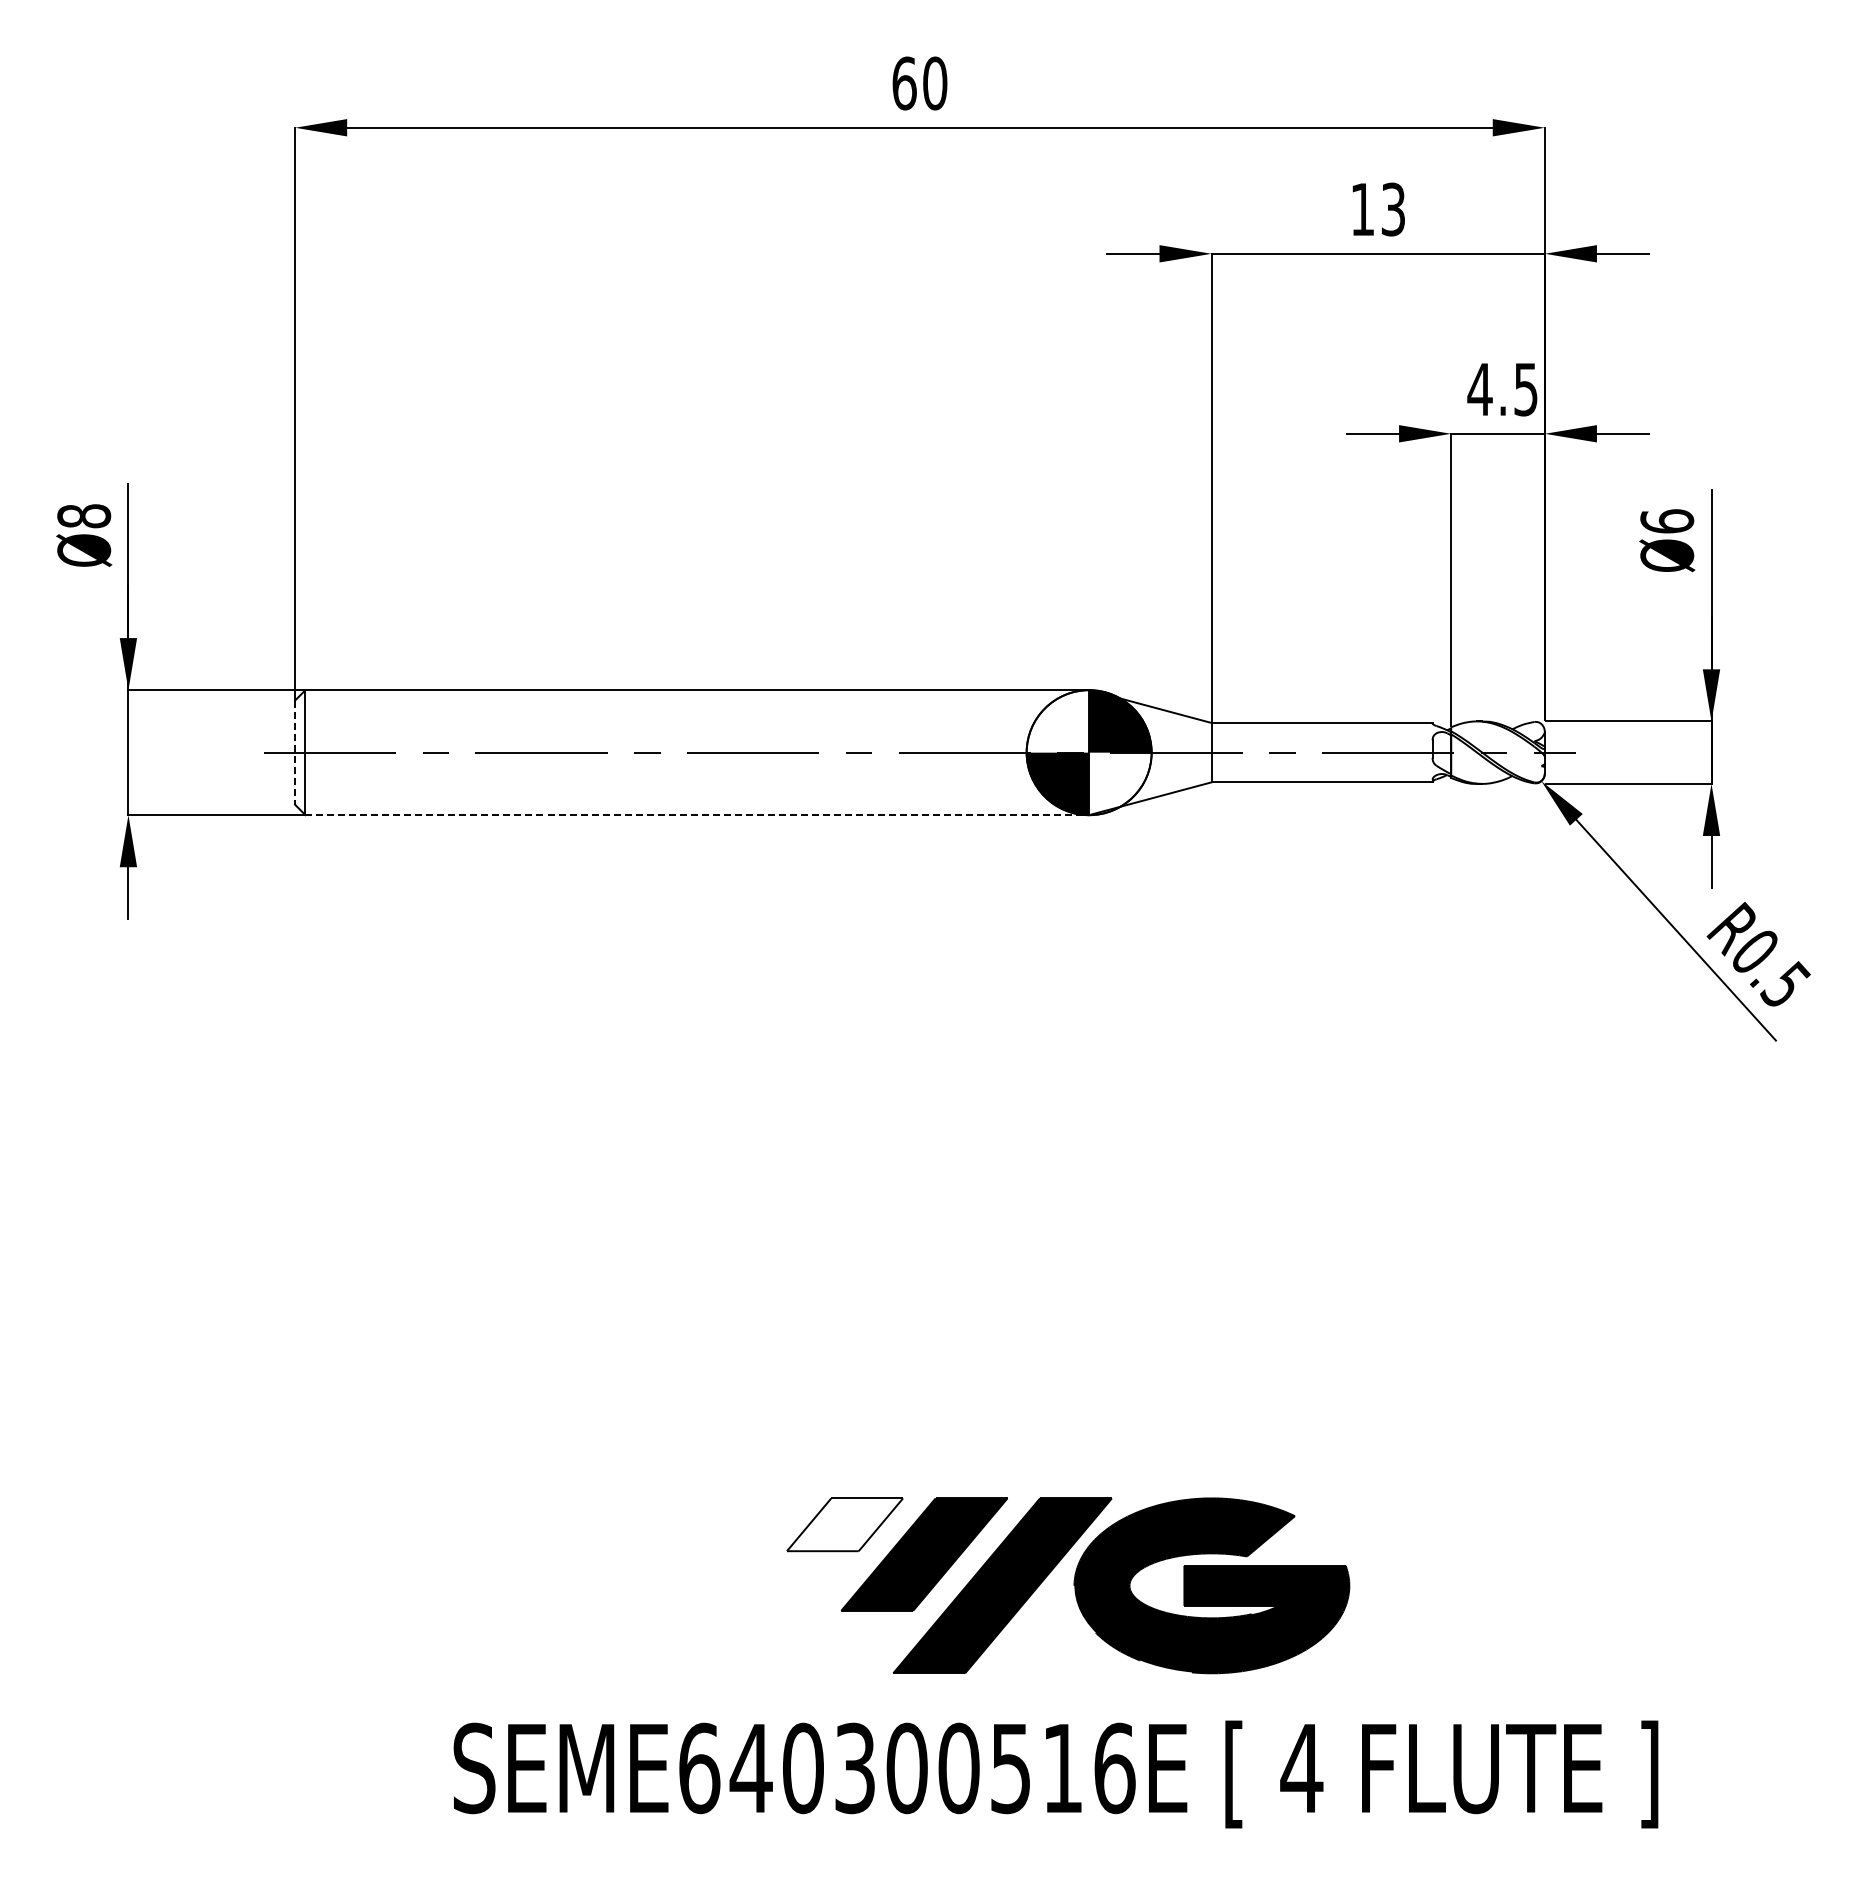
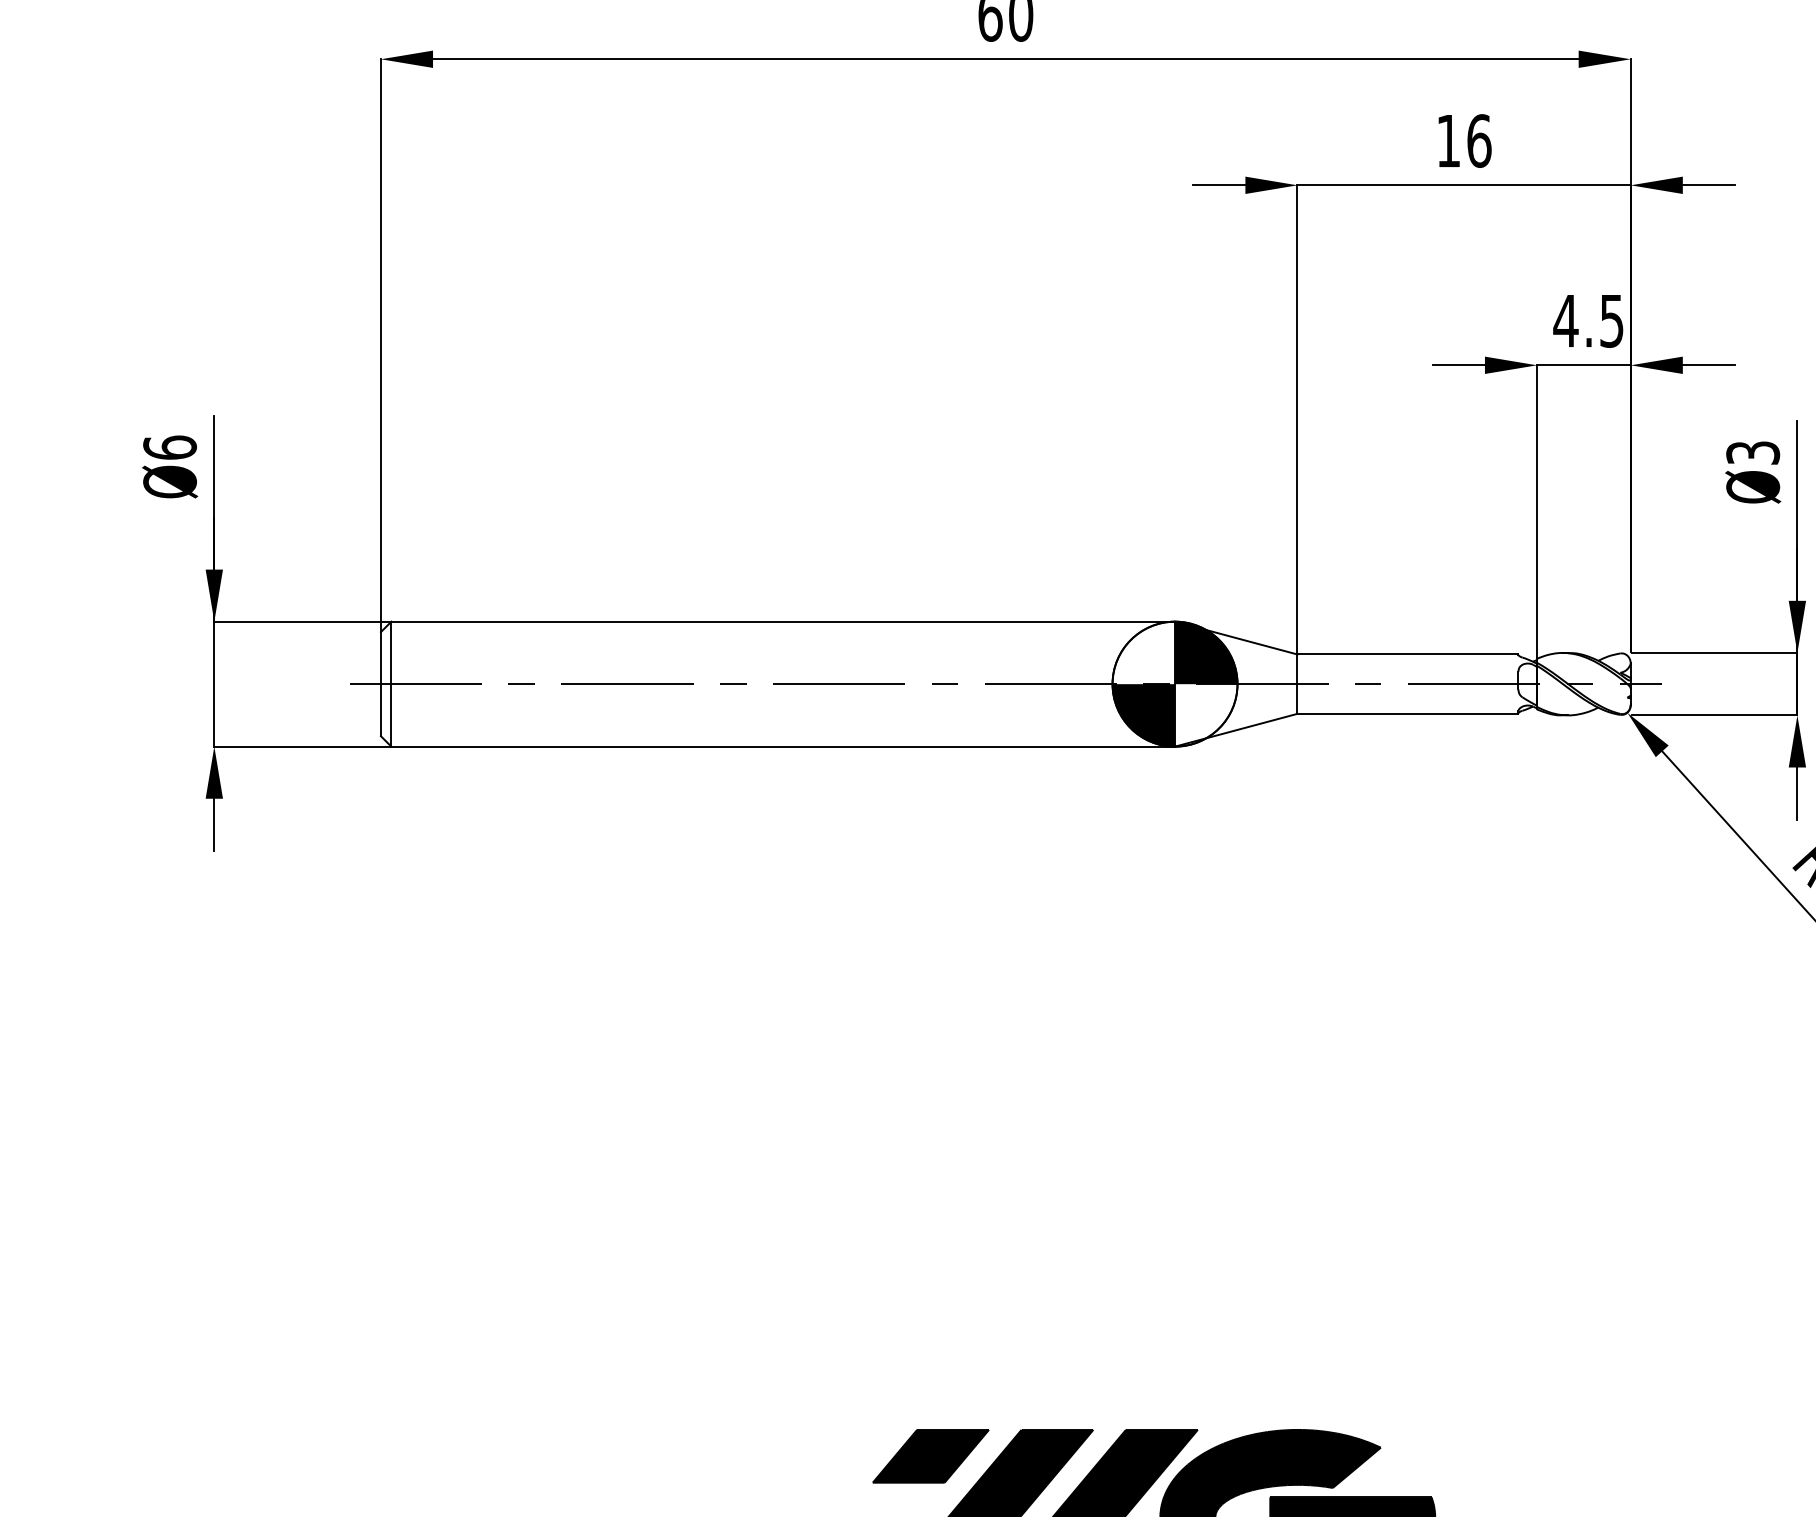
text: (1393, 209) -> (1479, 141), 13 -> 16
text: (84, 516) -> (170, 448), Ø8 -> Ø6
text: (1667, 521) -> (1753, 453), Ø6 -> Ø3
line: (295, 753) -> (381, 685), dashed -> solid
line: (697, 815) -> (783, 747), dashed -> solid
fill: (844, 1524) -> (930, 1456), added

